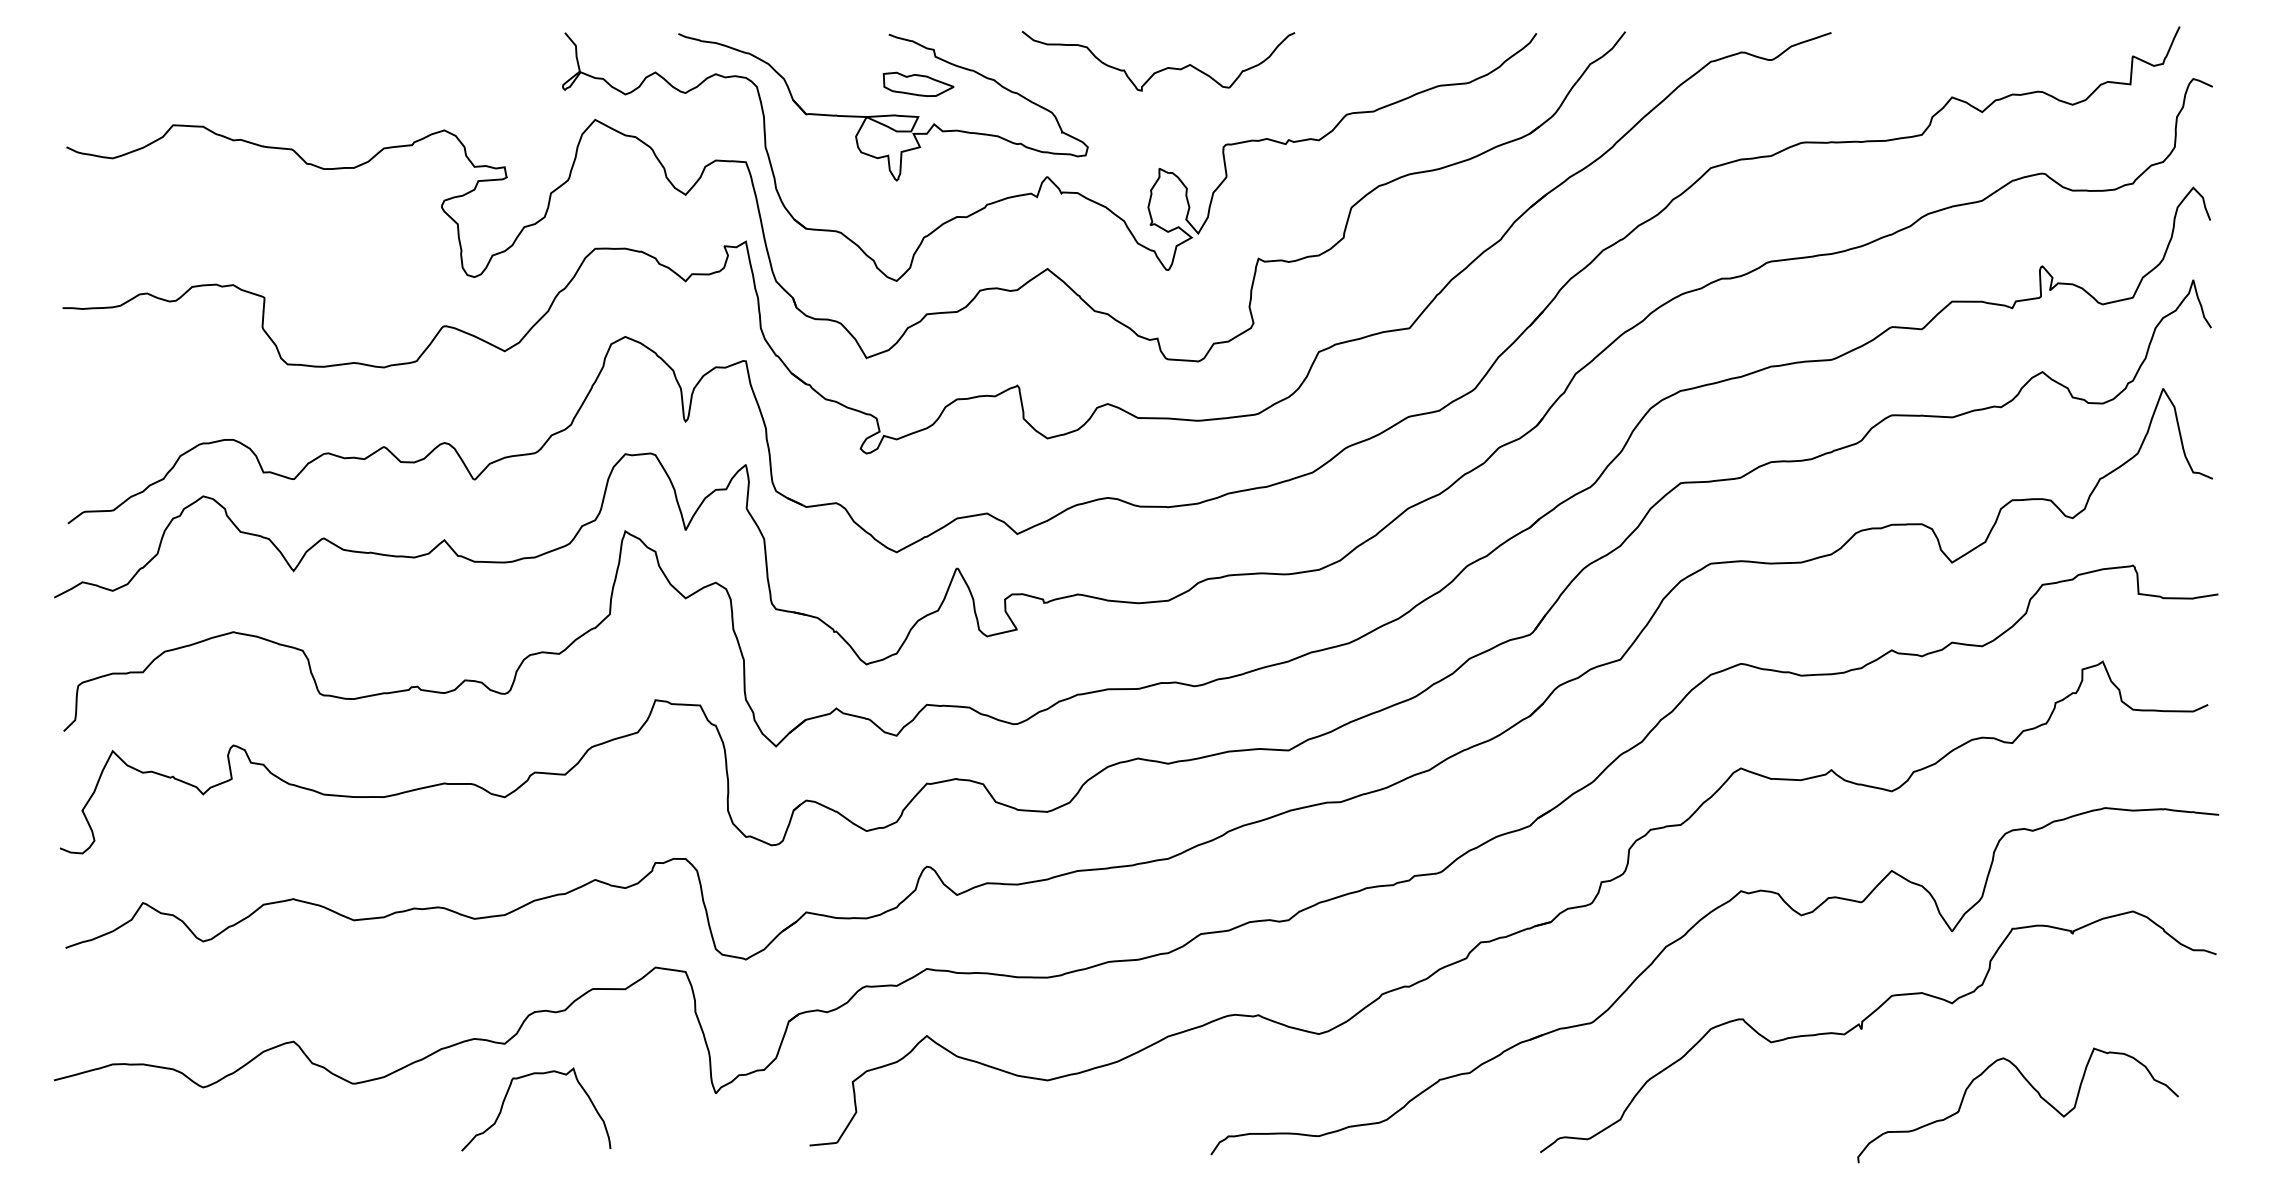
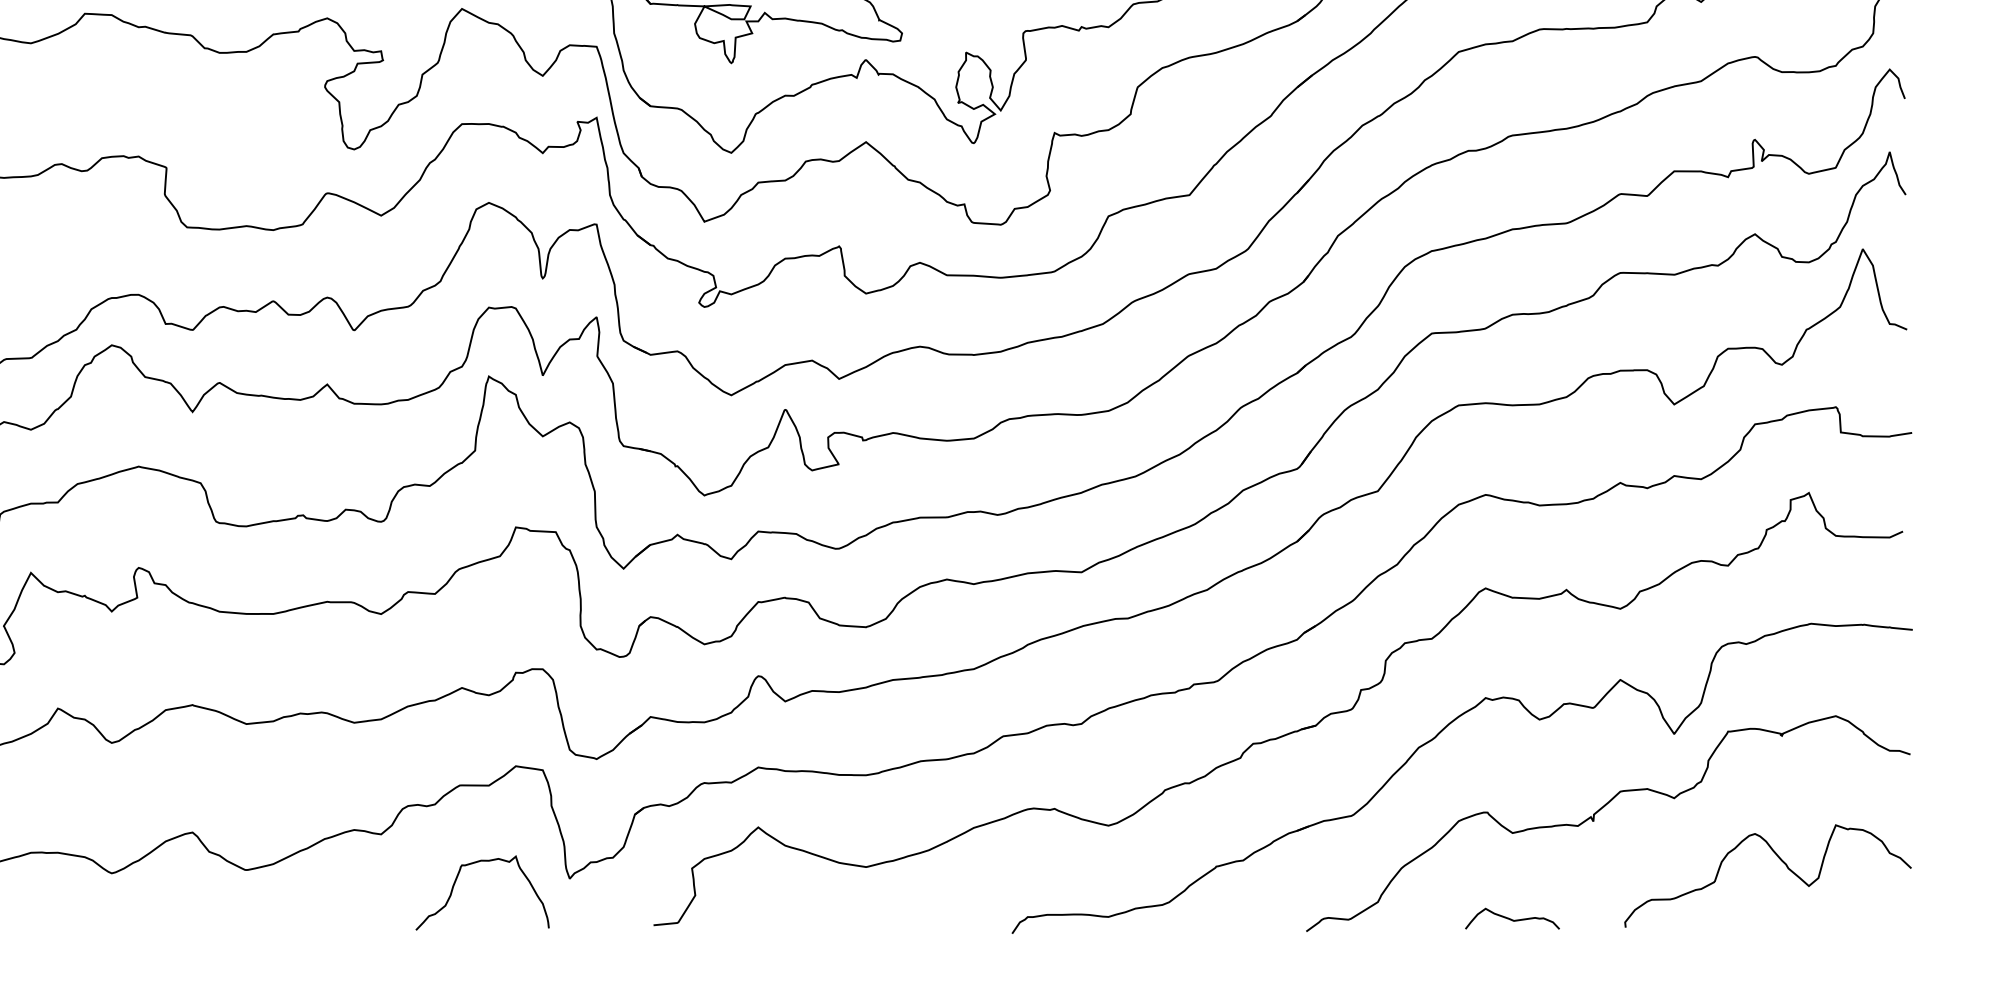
curve: (2033, 1089) -> (1781, 861), moved
curve: (507, 1095) -> (456, 880), moved
curve: (1770, 1138) -> (1512, 918), added

